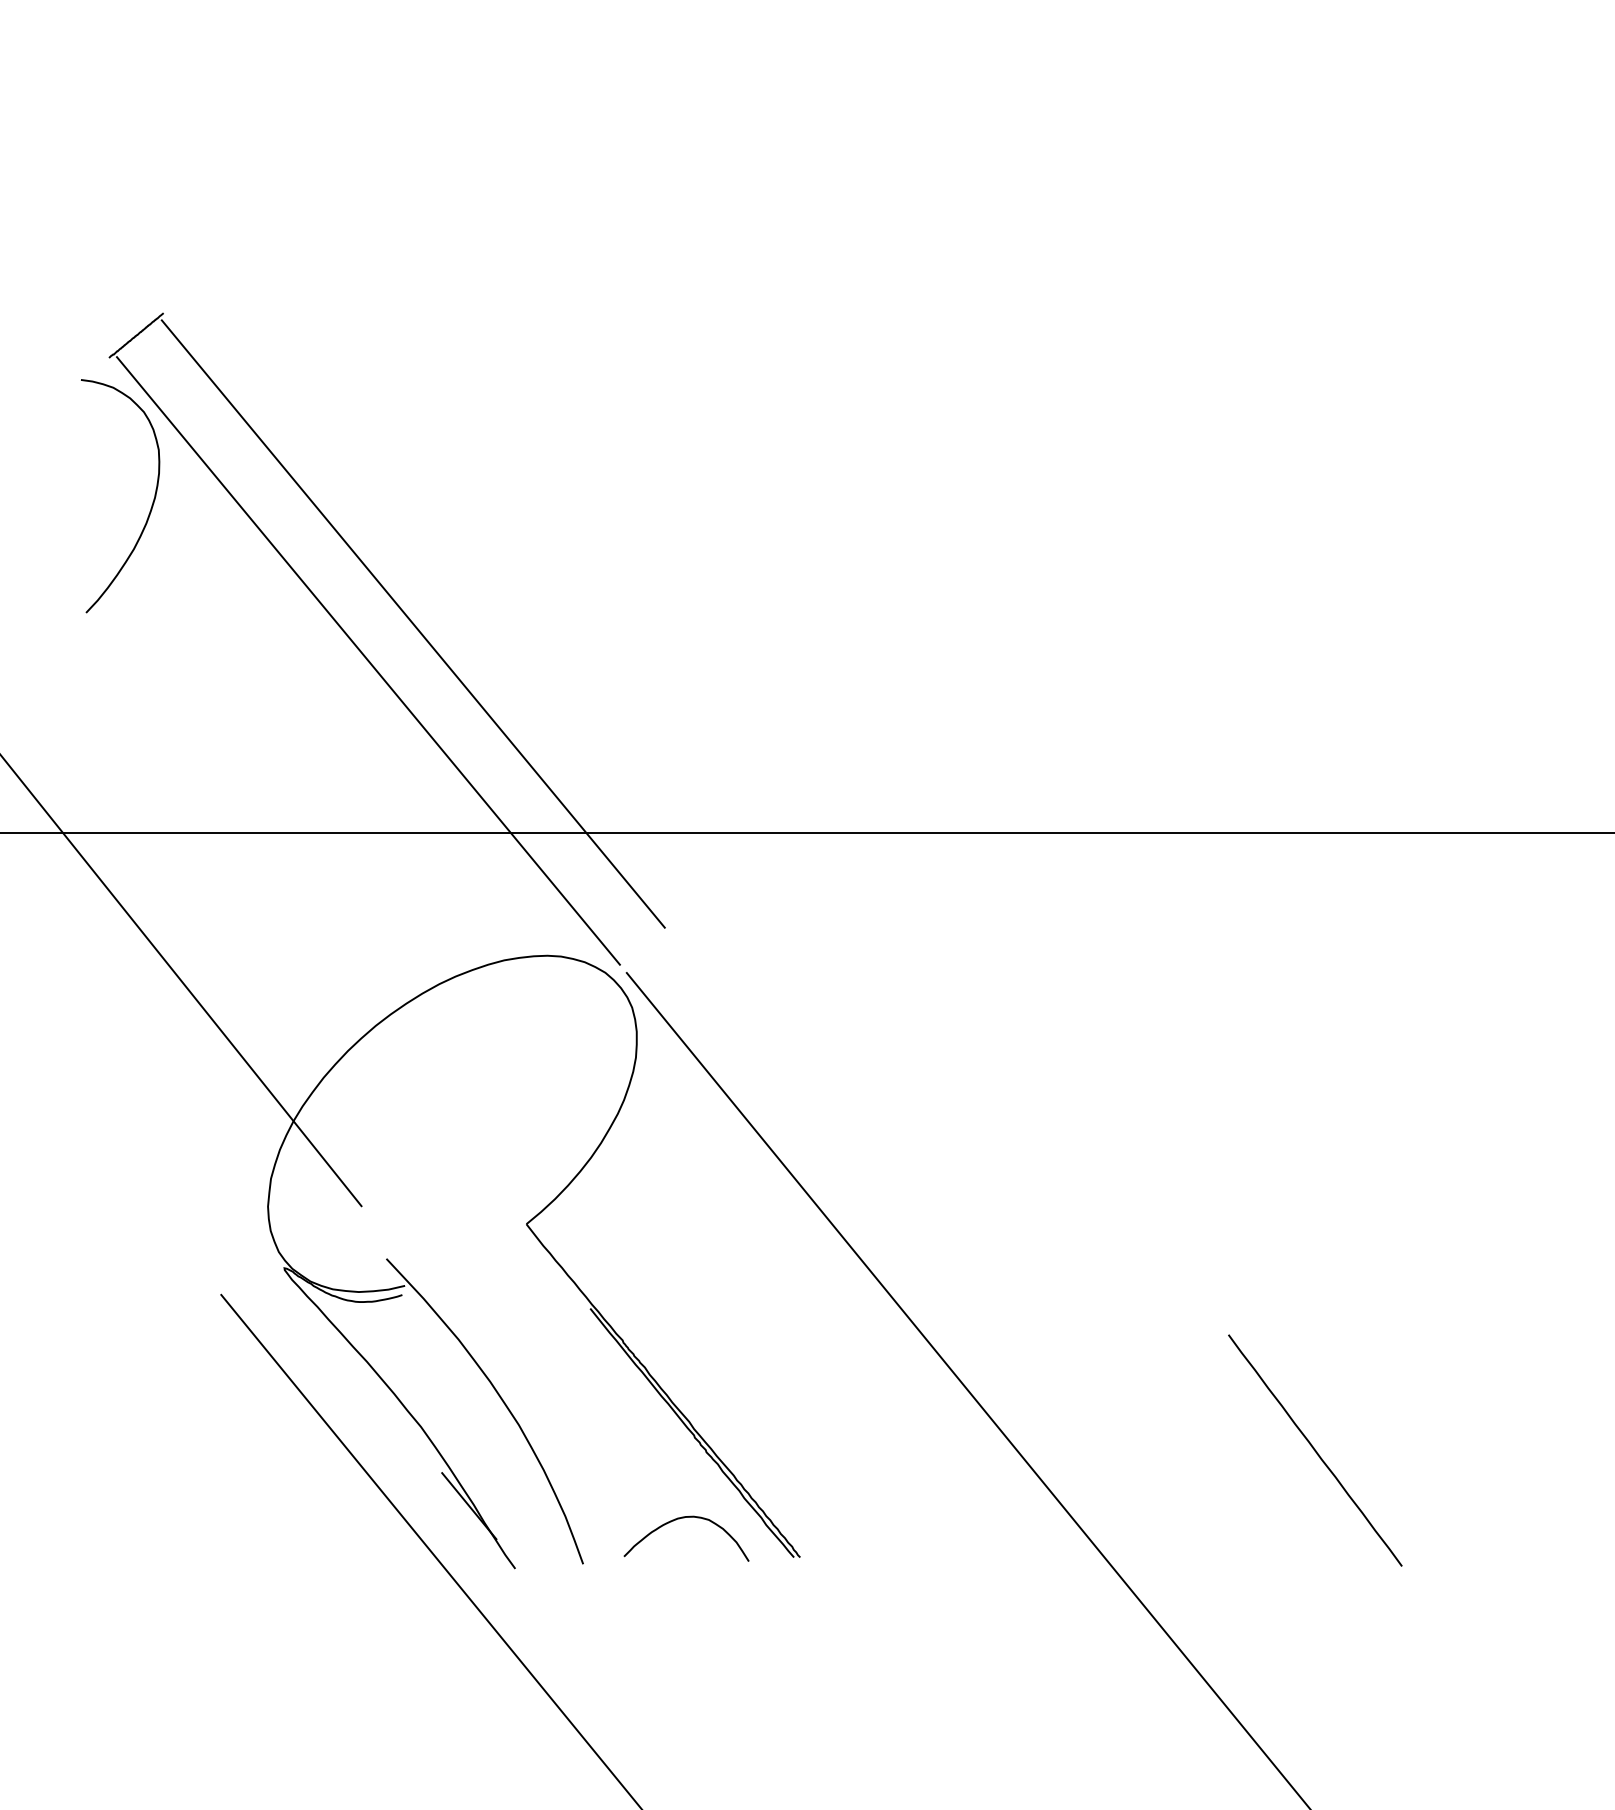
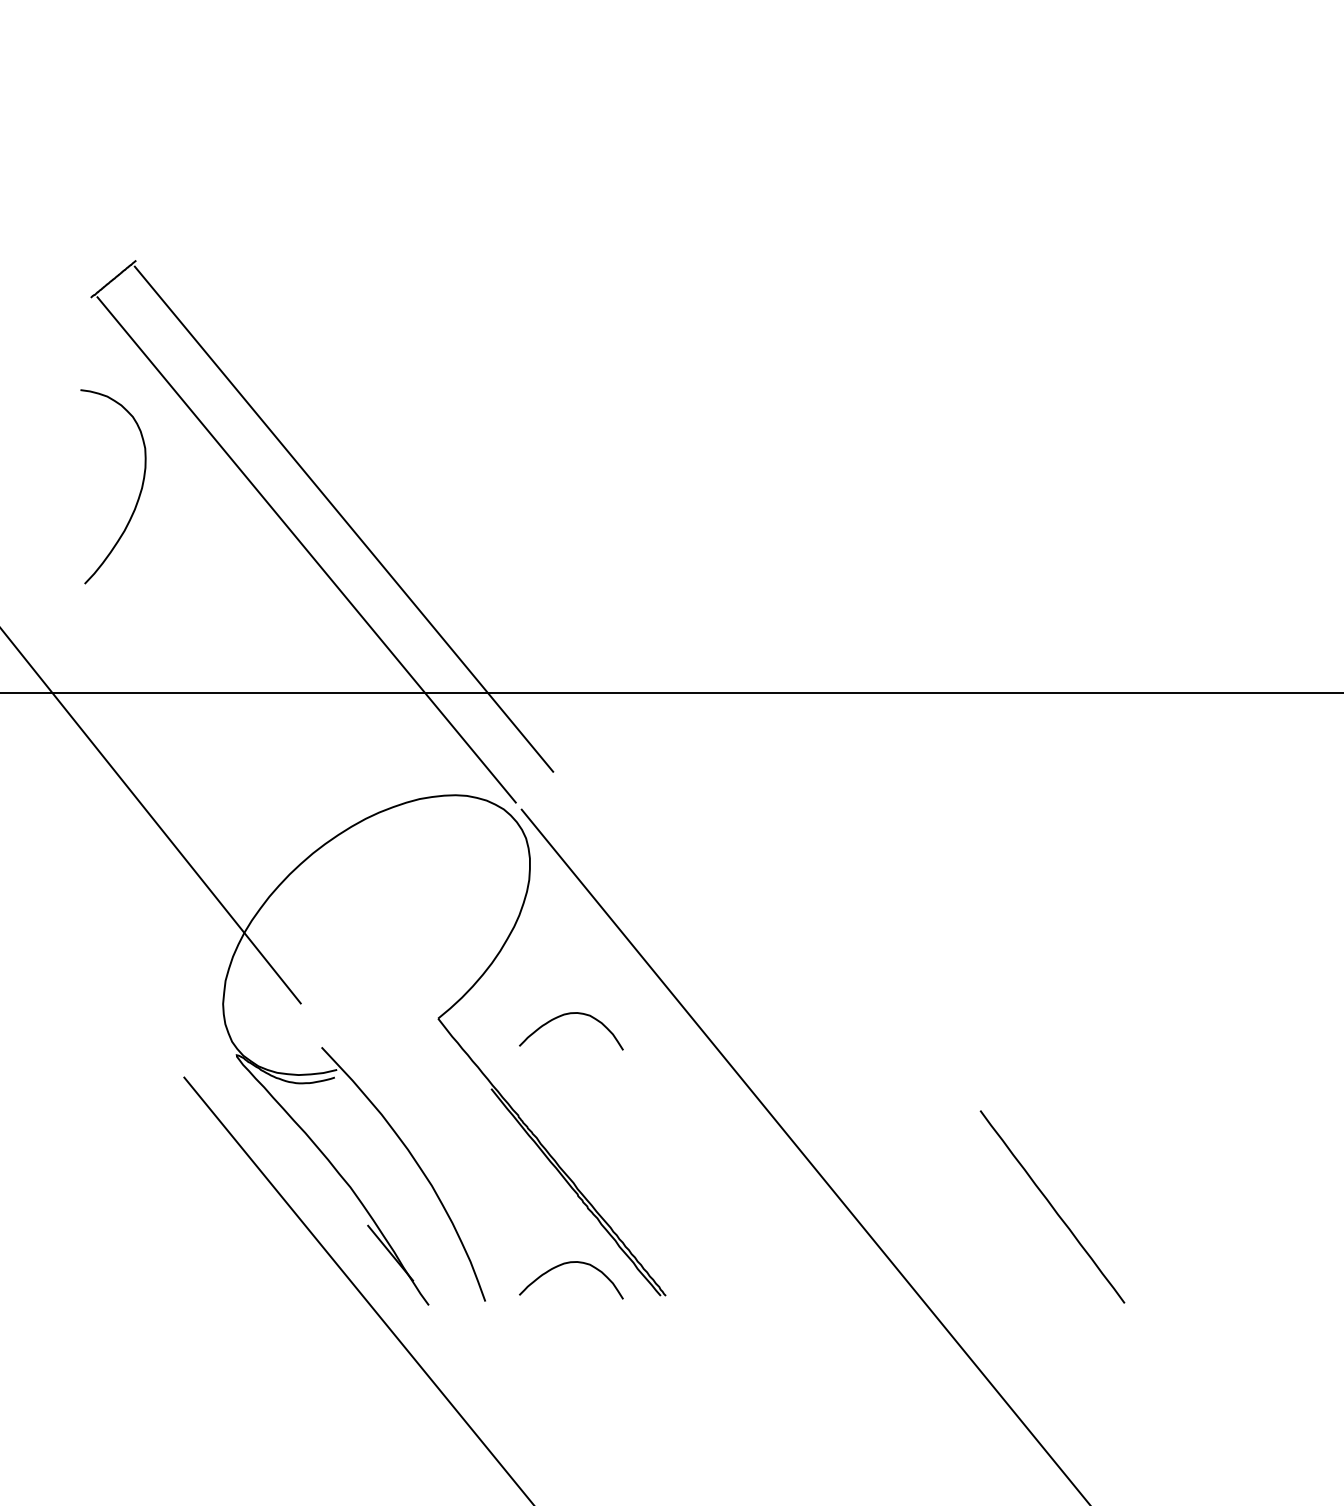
curve: (150, 506) -> (138, 495), moved
curve: (686, 1219) -> (571, 1014), added
line: (1315, 1450) -> (1052, 1206), moved

